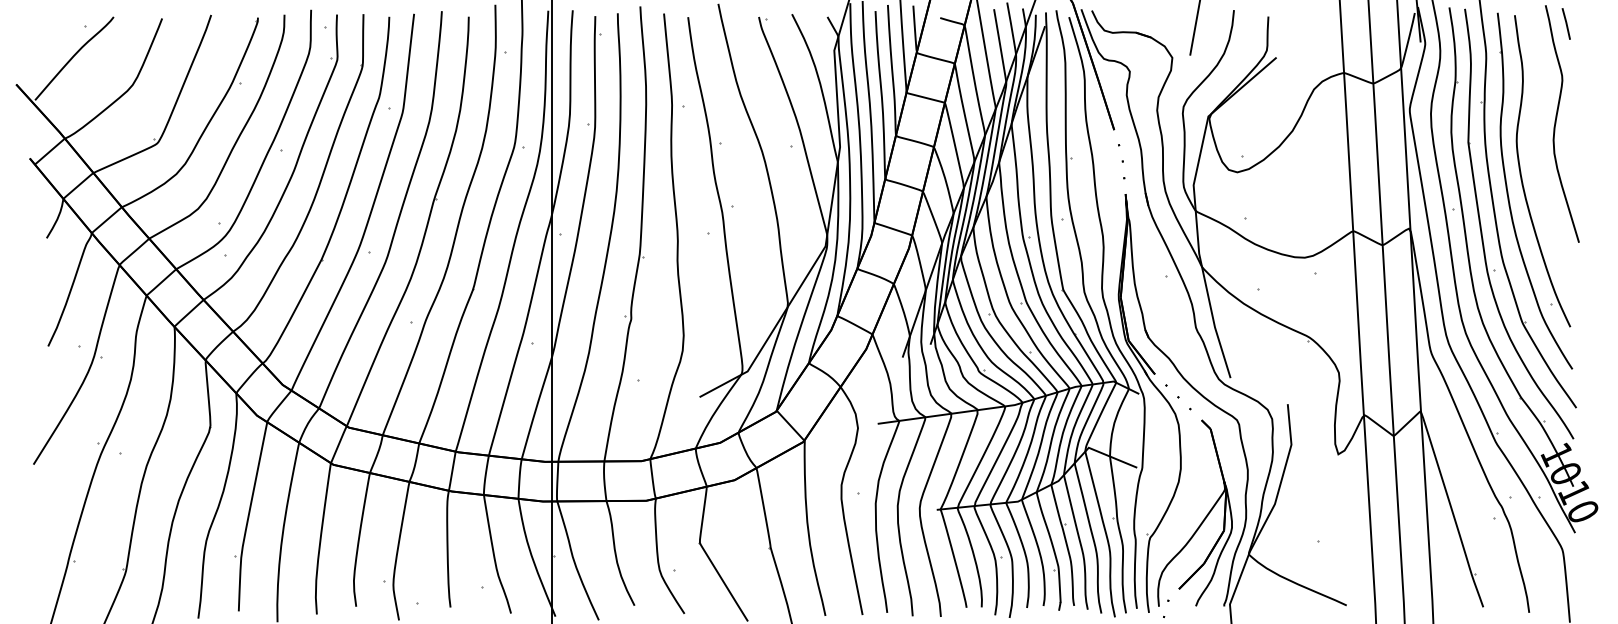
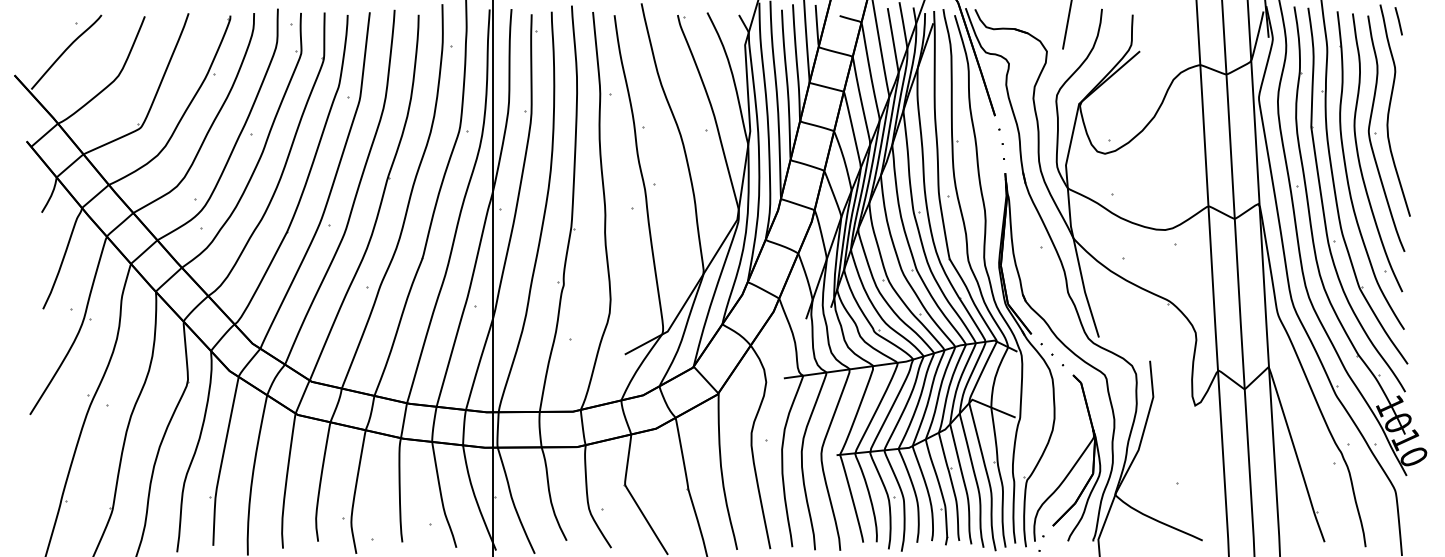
part: (1541, 149) -> (1376, 133), added

